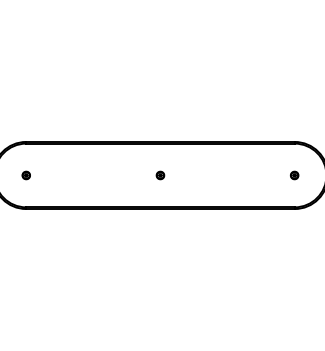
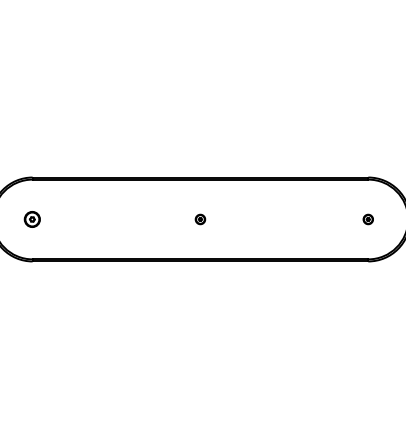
part: (26, 175) -> (32, 219), size x1.6

